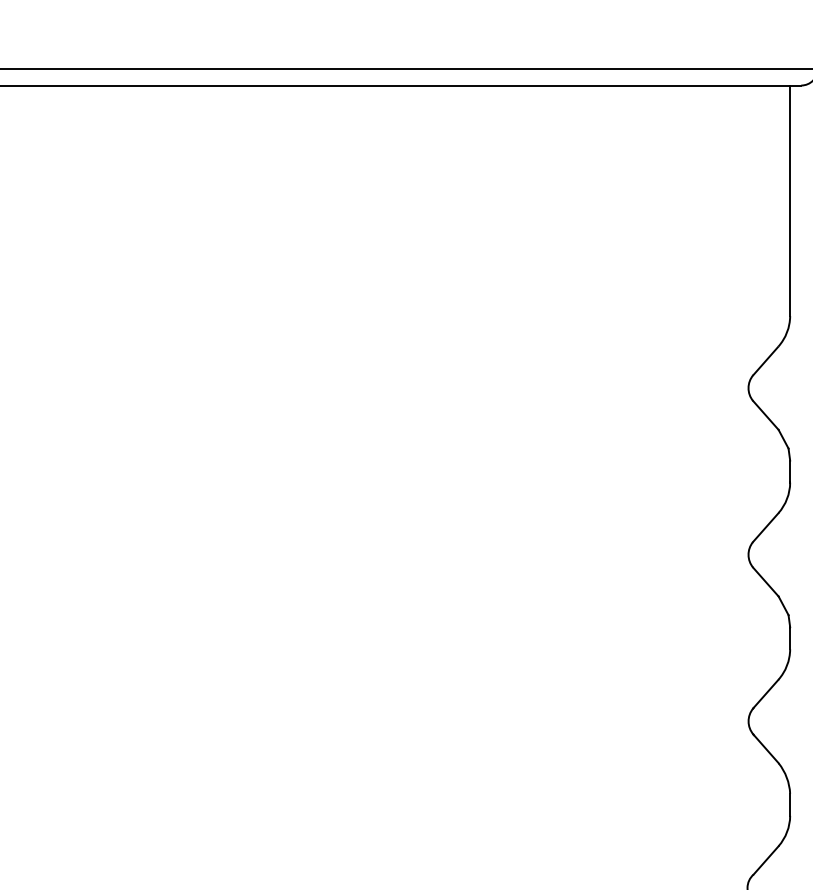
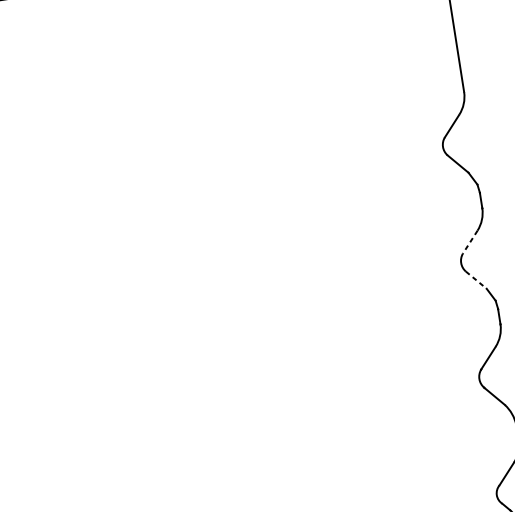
line: (765, 527) -> (470, 242), solid -> dashed
line: (766, 582) -> (476, 280), solid -> dashed

